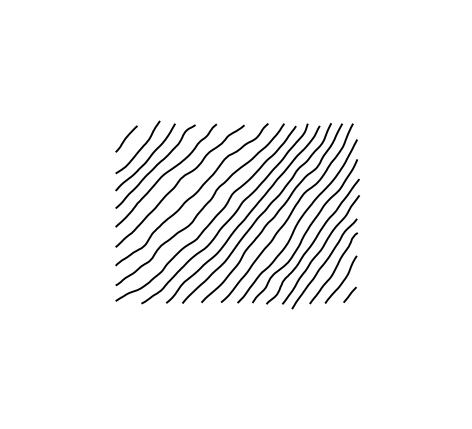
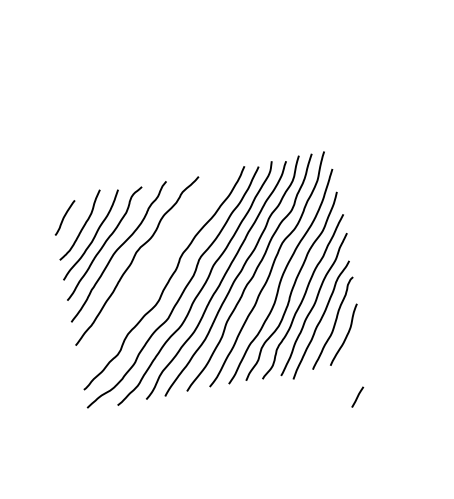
curve: (191, 195) -> (152, 269), removed
line: (349, 294) -> (357, 396), moved

